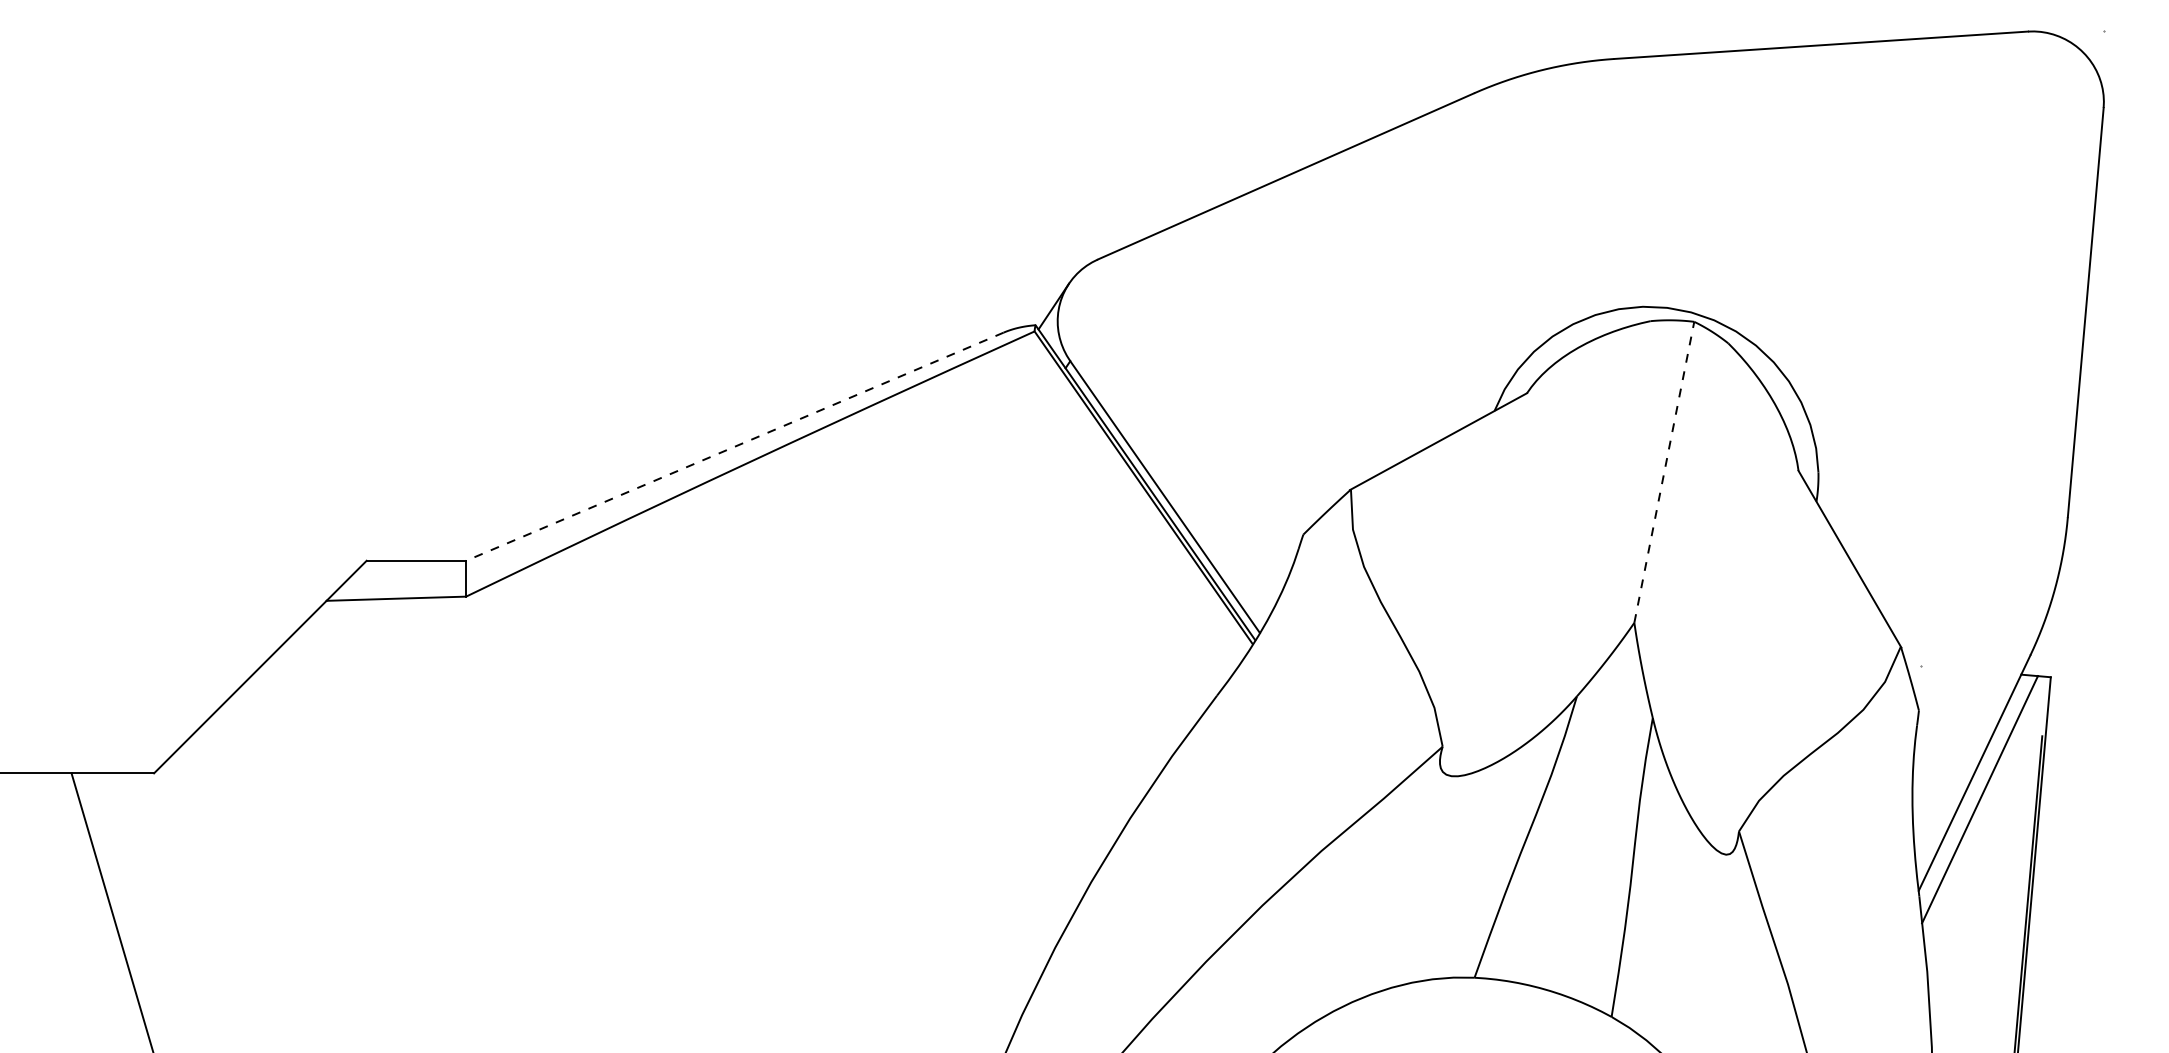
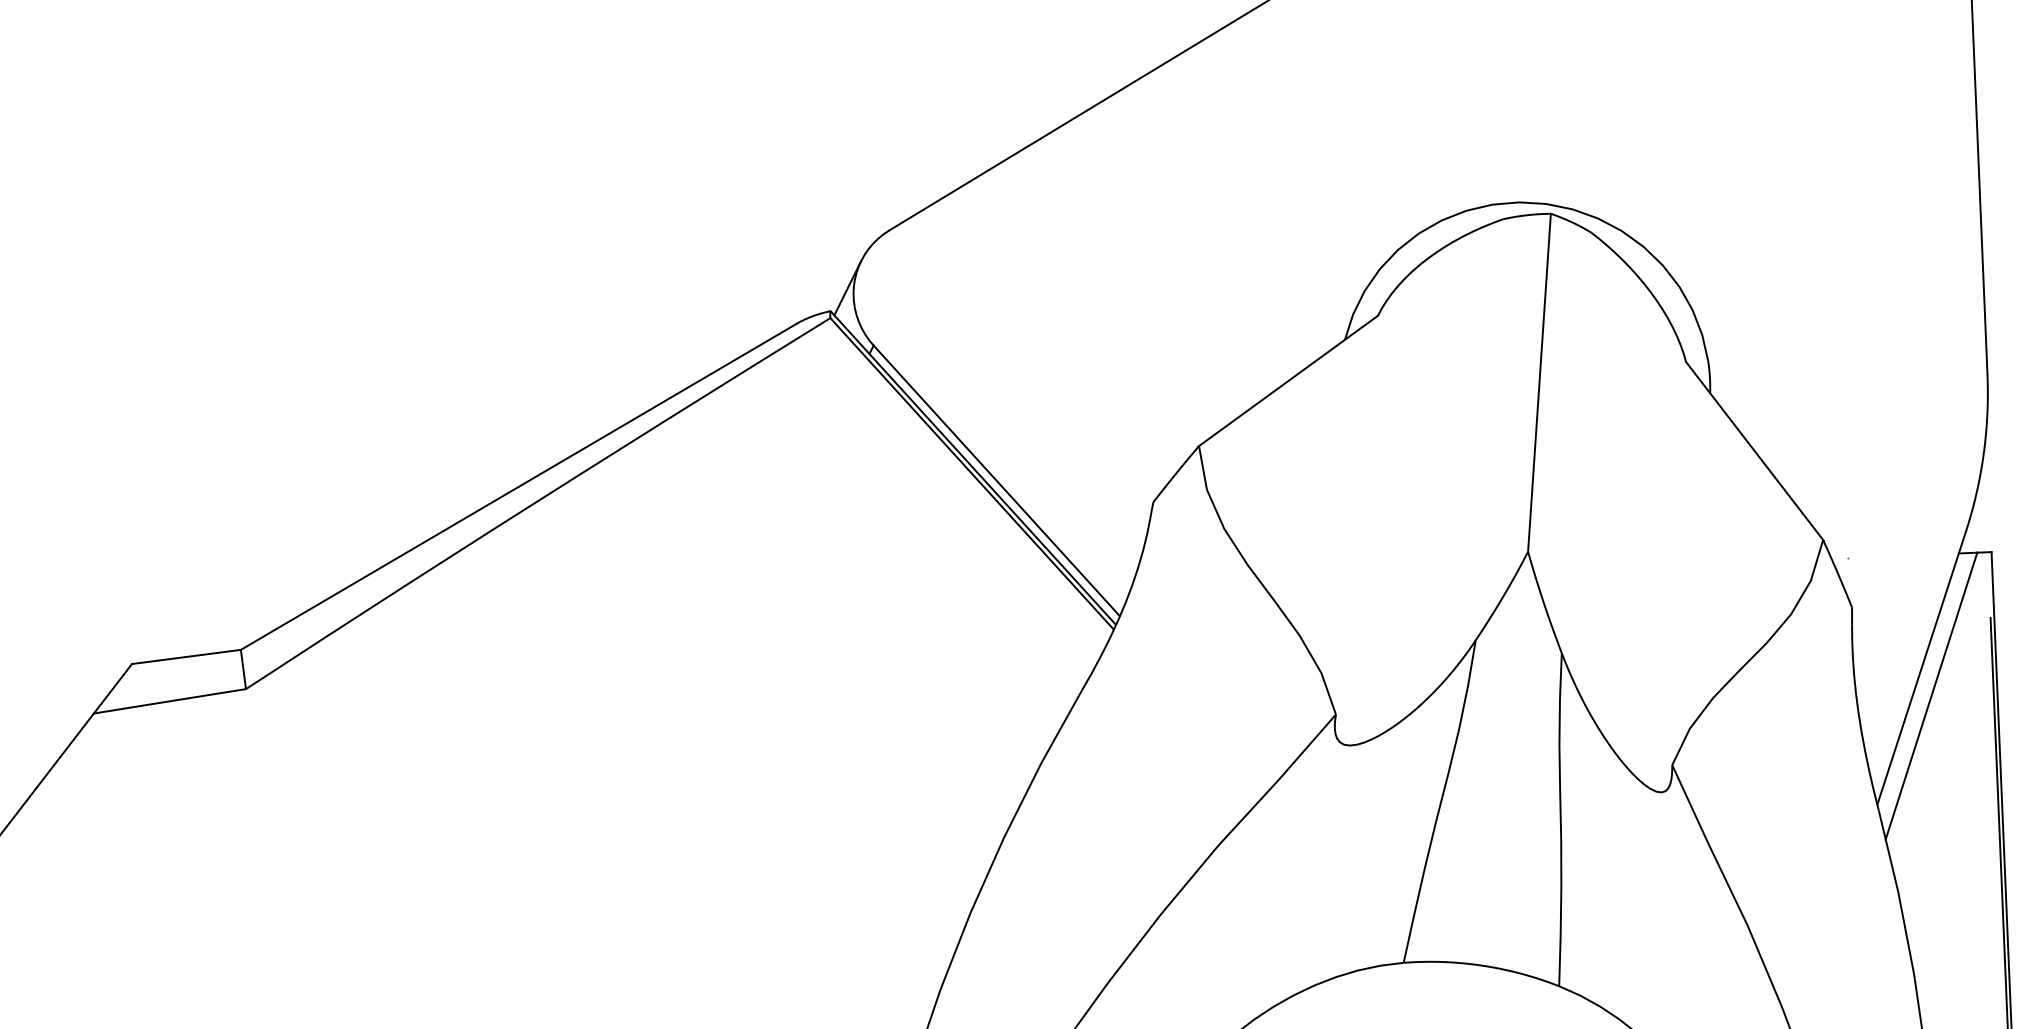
line: (734, 446) -> (518, 486), dashed -> solid
line: (1664, 471) -> (1539, 381), dashed -> solid

